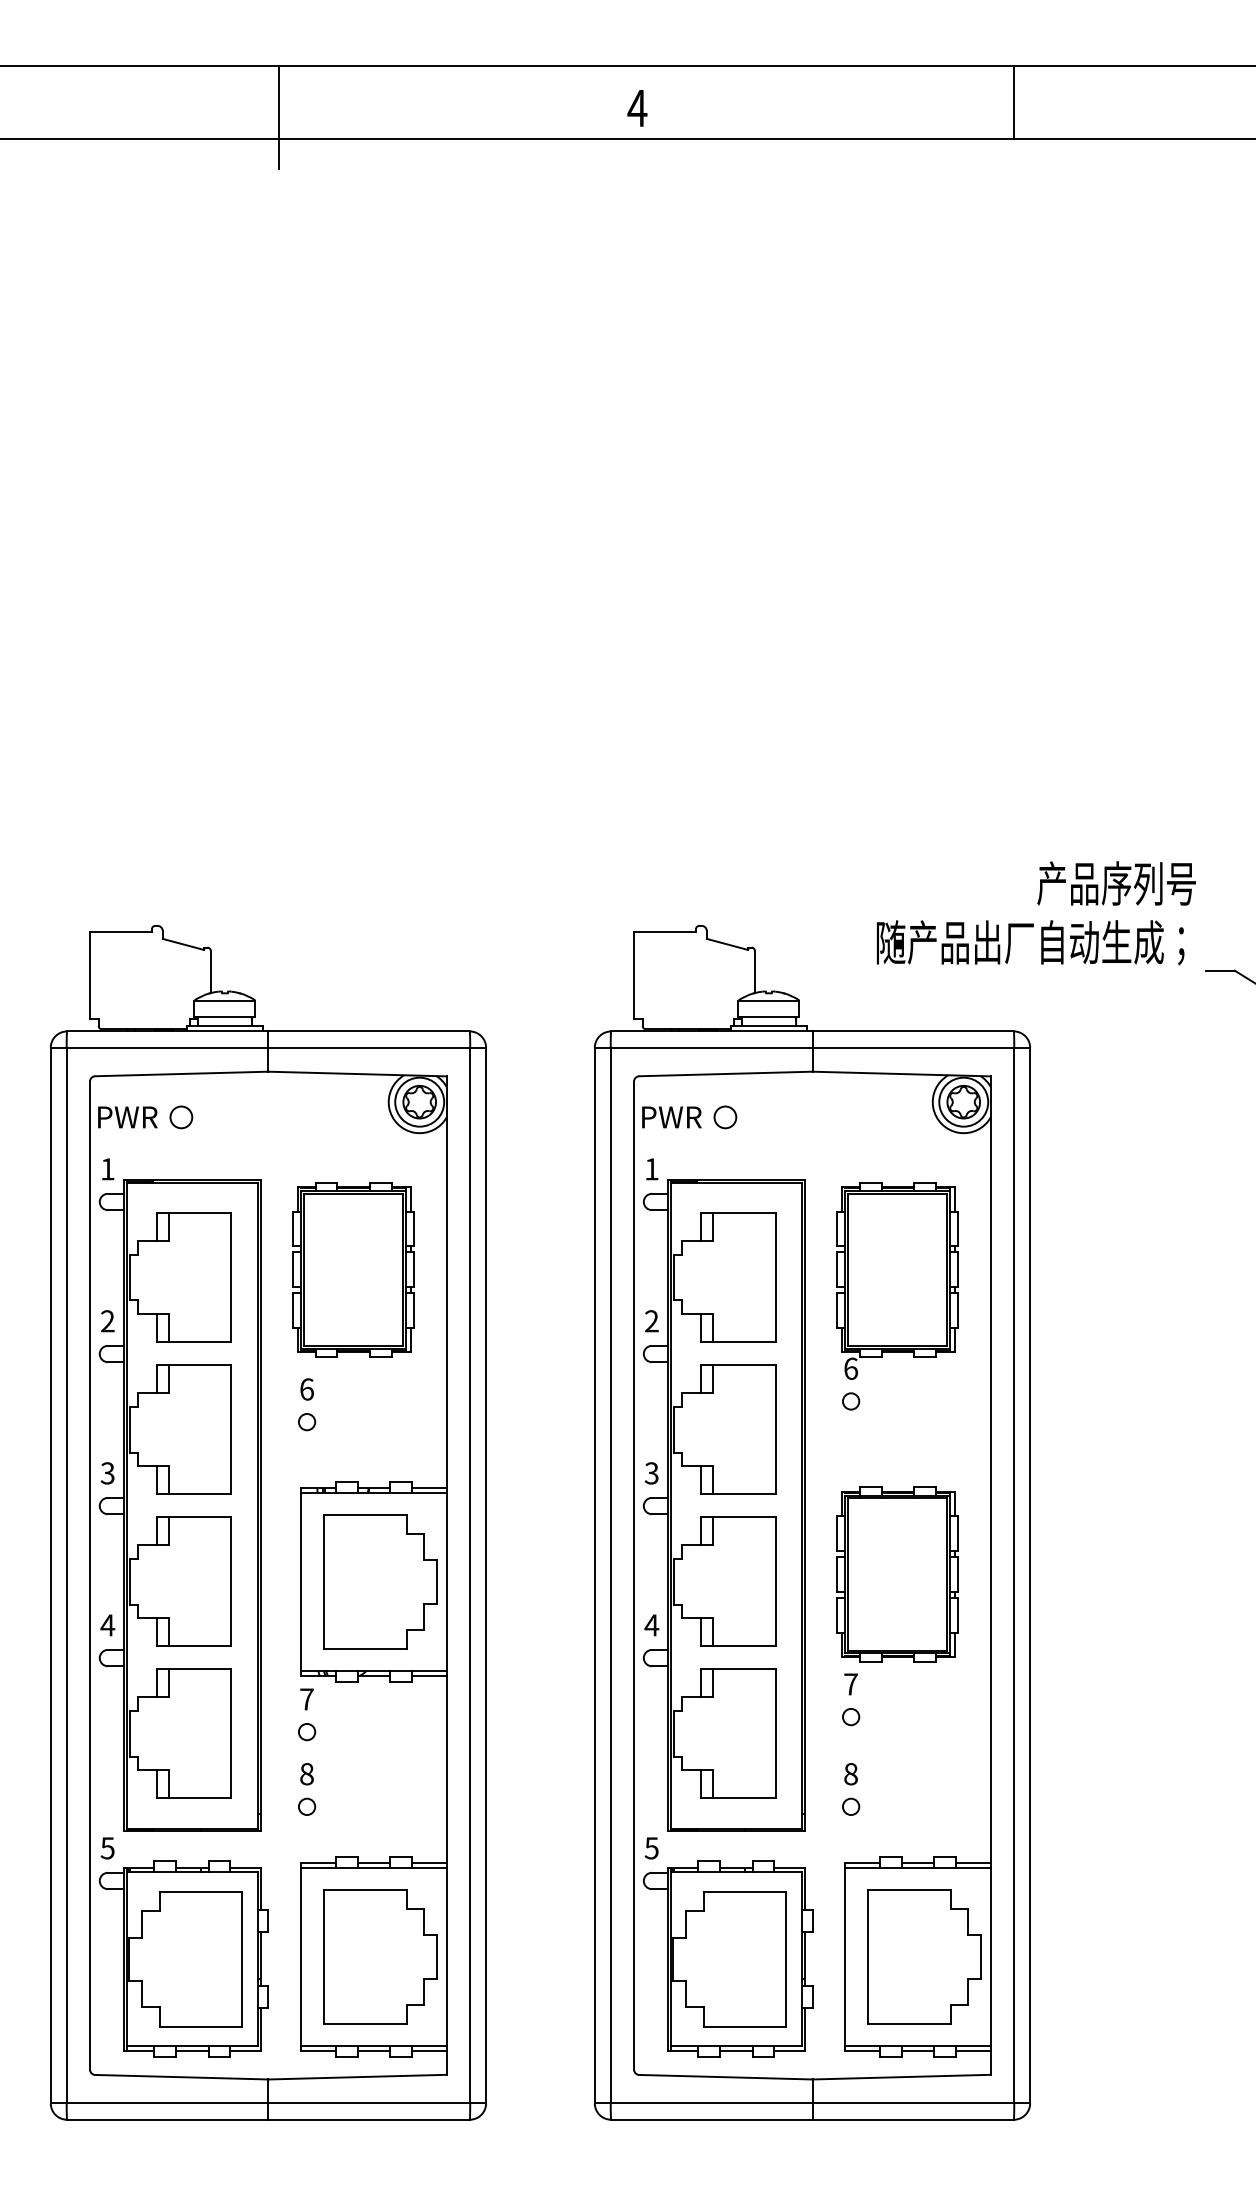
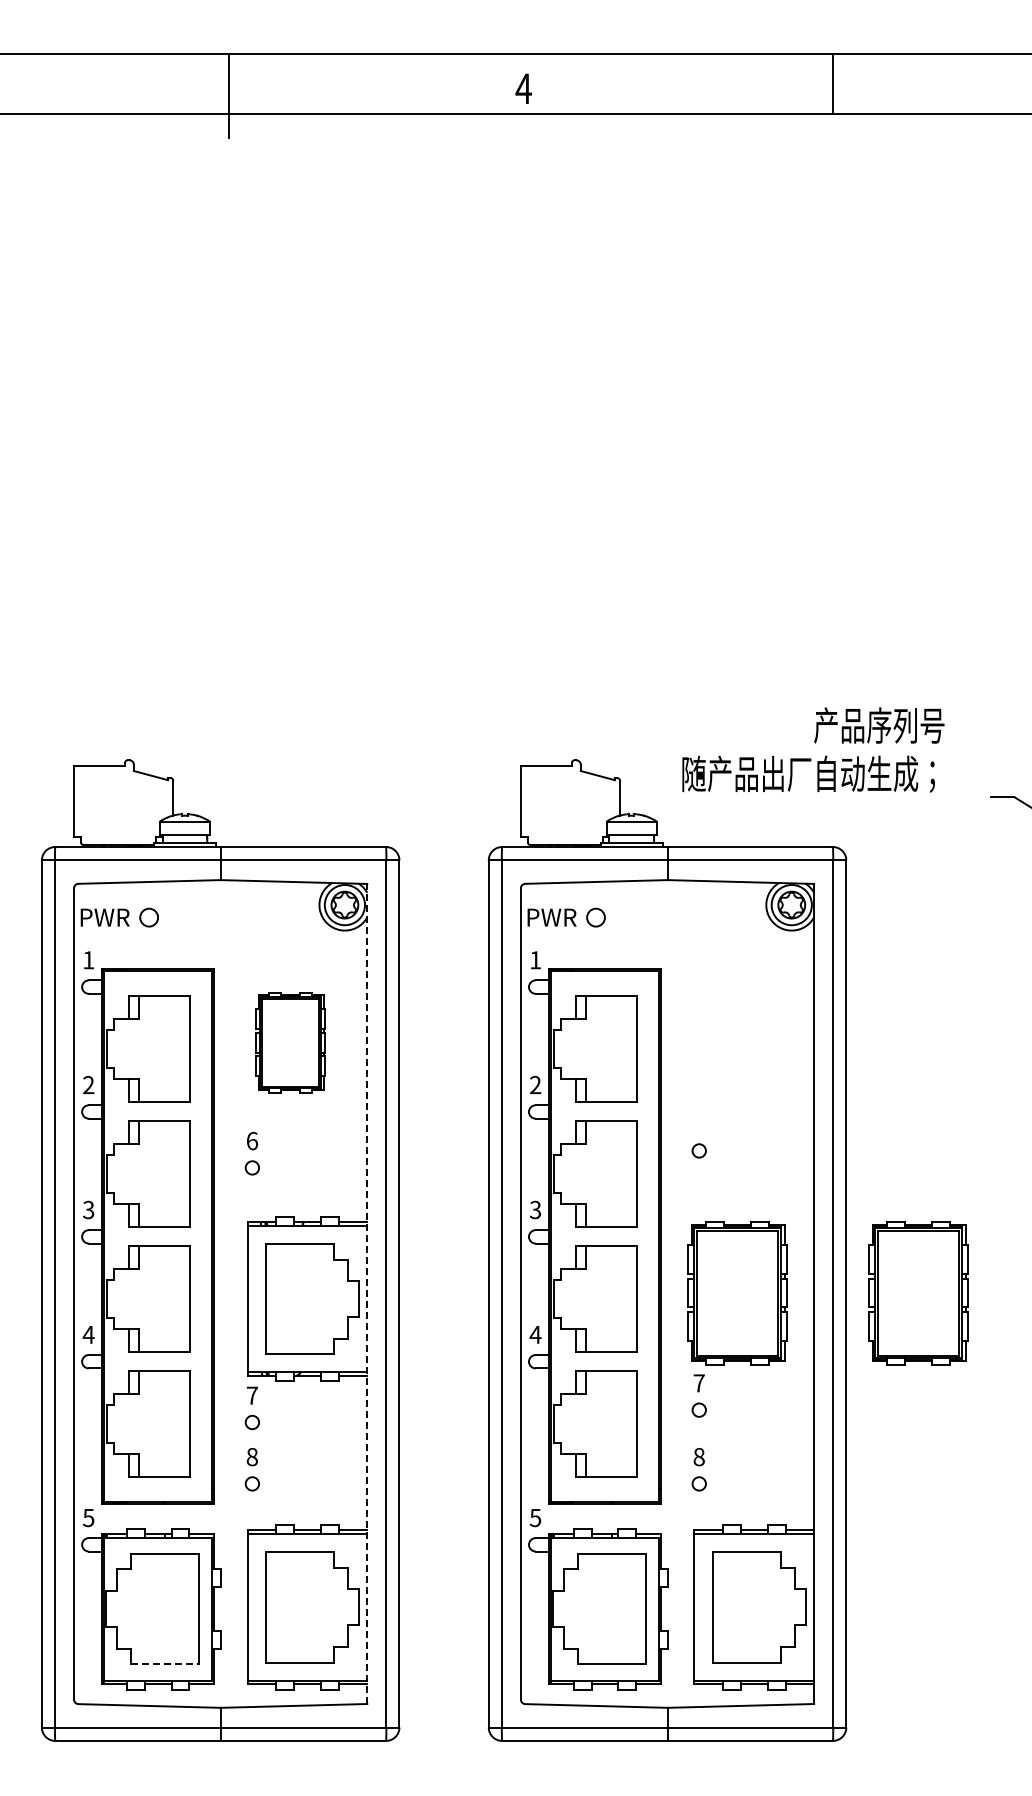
text: (1036, 912) -> (813, 749), moved
part: (353, 1269) -> (290, 1042), size x0.7
part: (897, 1280) -> (737, 1051), removed
line: (447, 1575) -> (367, 1293), solid -> dashed
part: (1118, 1575) -> (918, 1293), added
line: (201, 2026) -> (165, 1664), solid -> dashed

